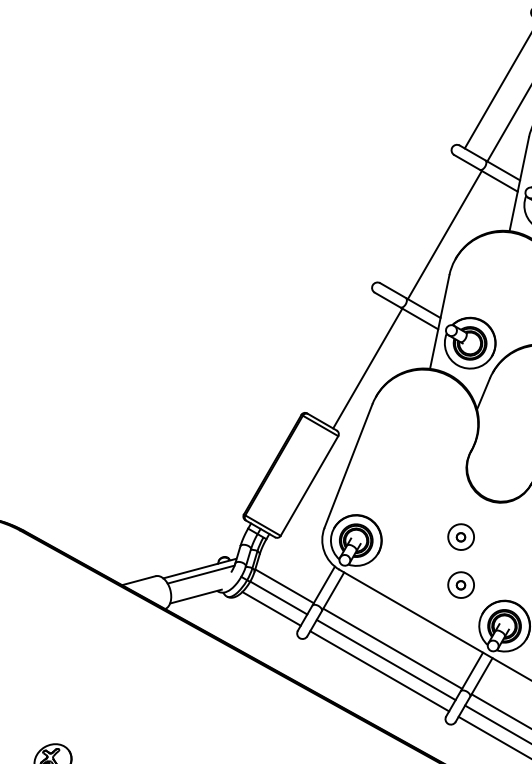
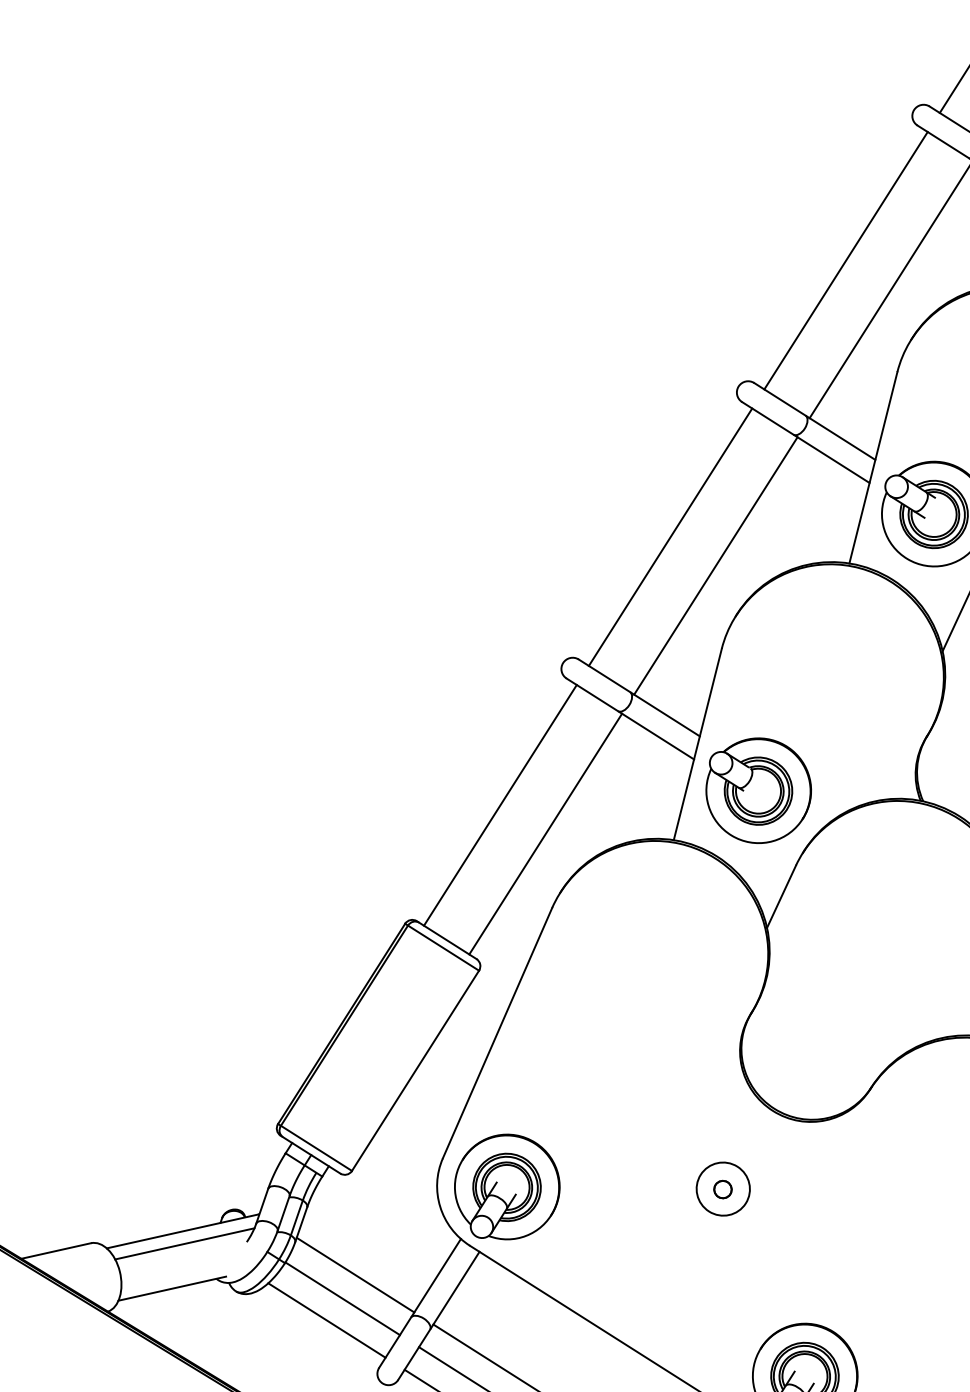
line: (422, 221) -> (670, 536), added
line: (344, 355) -> (498, 805), added
part: (460, 584) -> (717, 1286), removed

